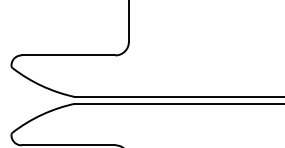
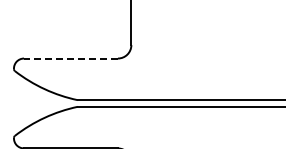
line: (68, 55) -> (70, 58), solid -> dashed

